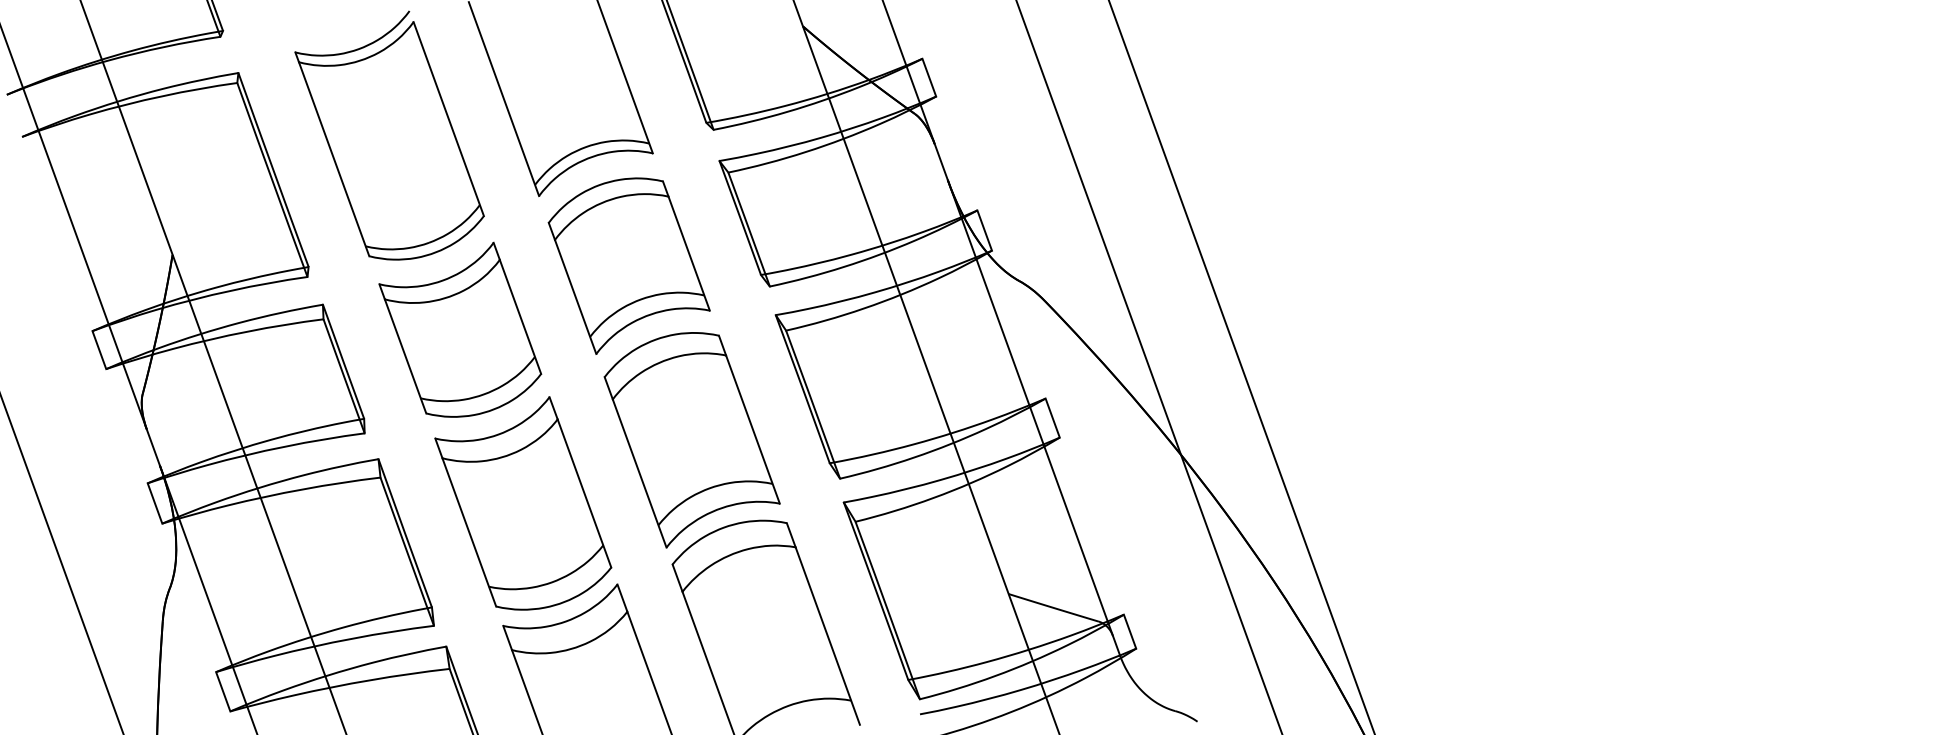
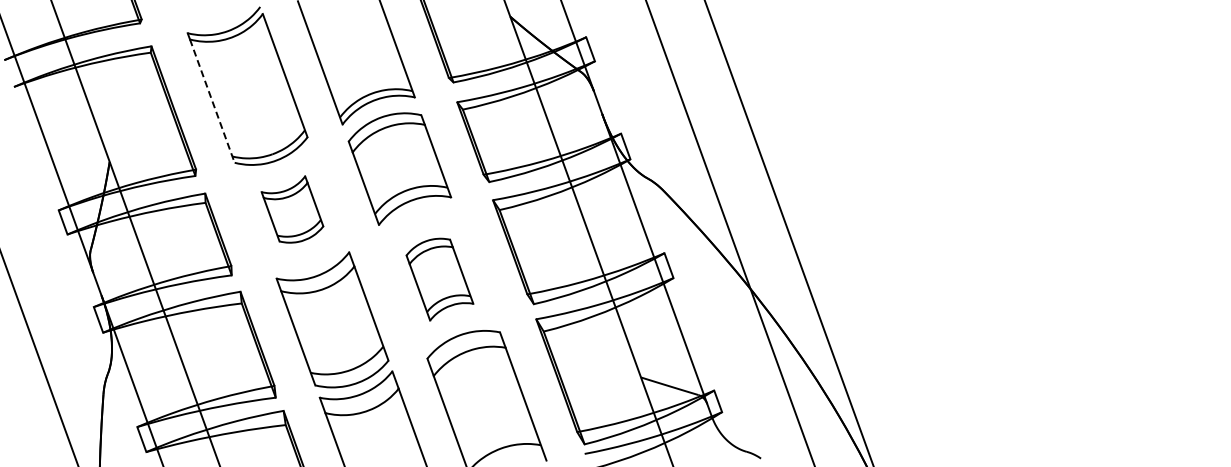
line: (334, 159) -> (212, 101), solid -> dashed
part: (460, 329) -> (292, 209), size x0.6
part: (691, 439) -> (439, 279), size x0.6

